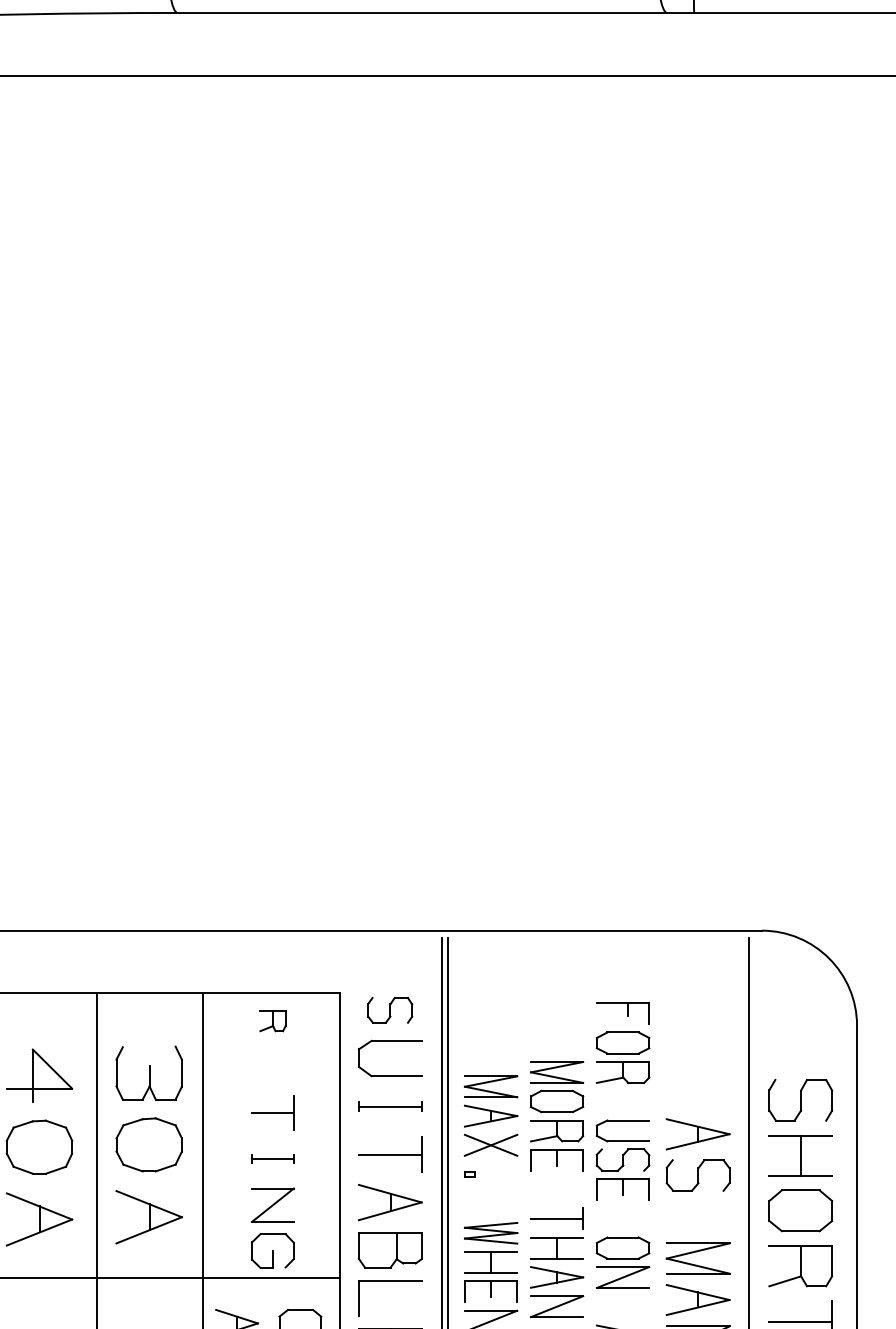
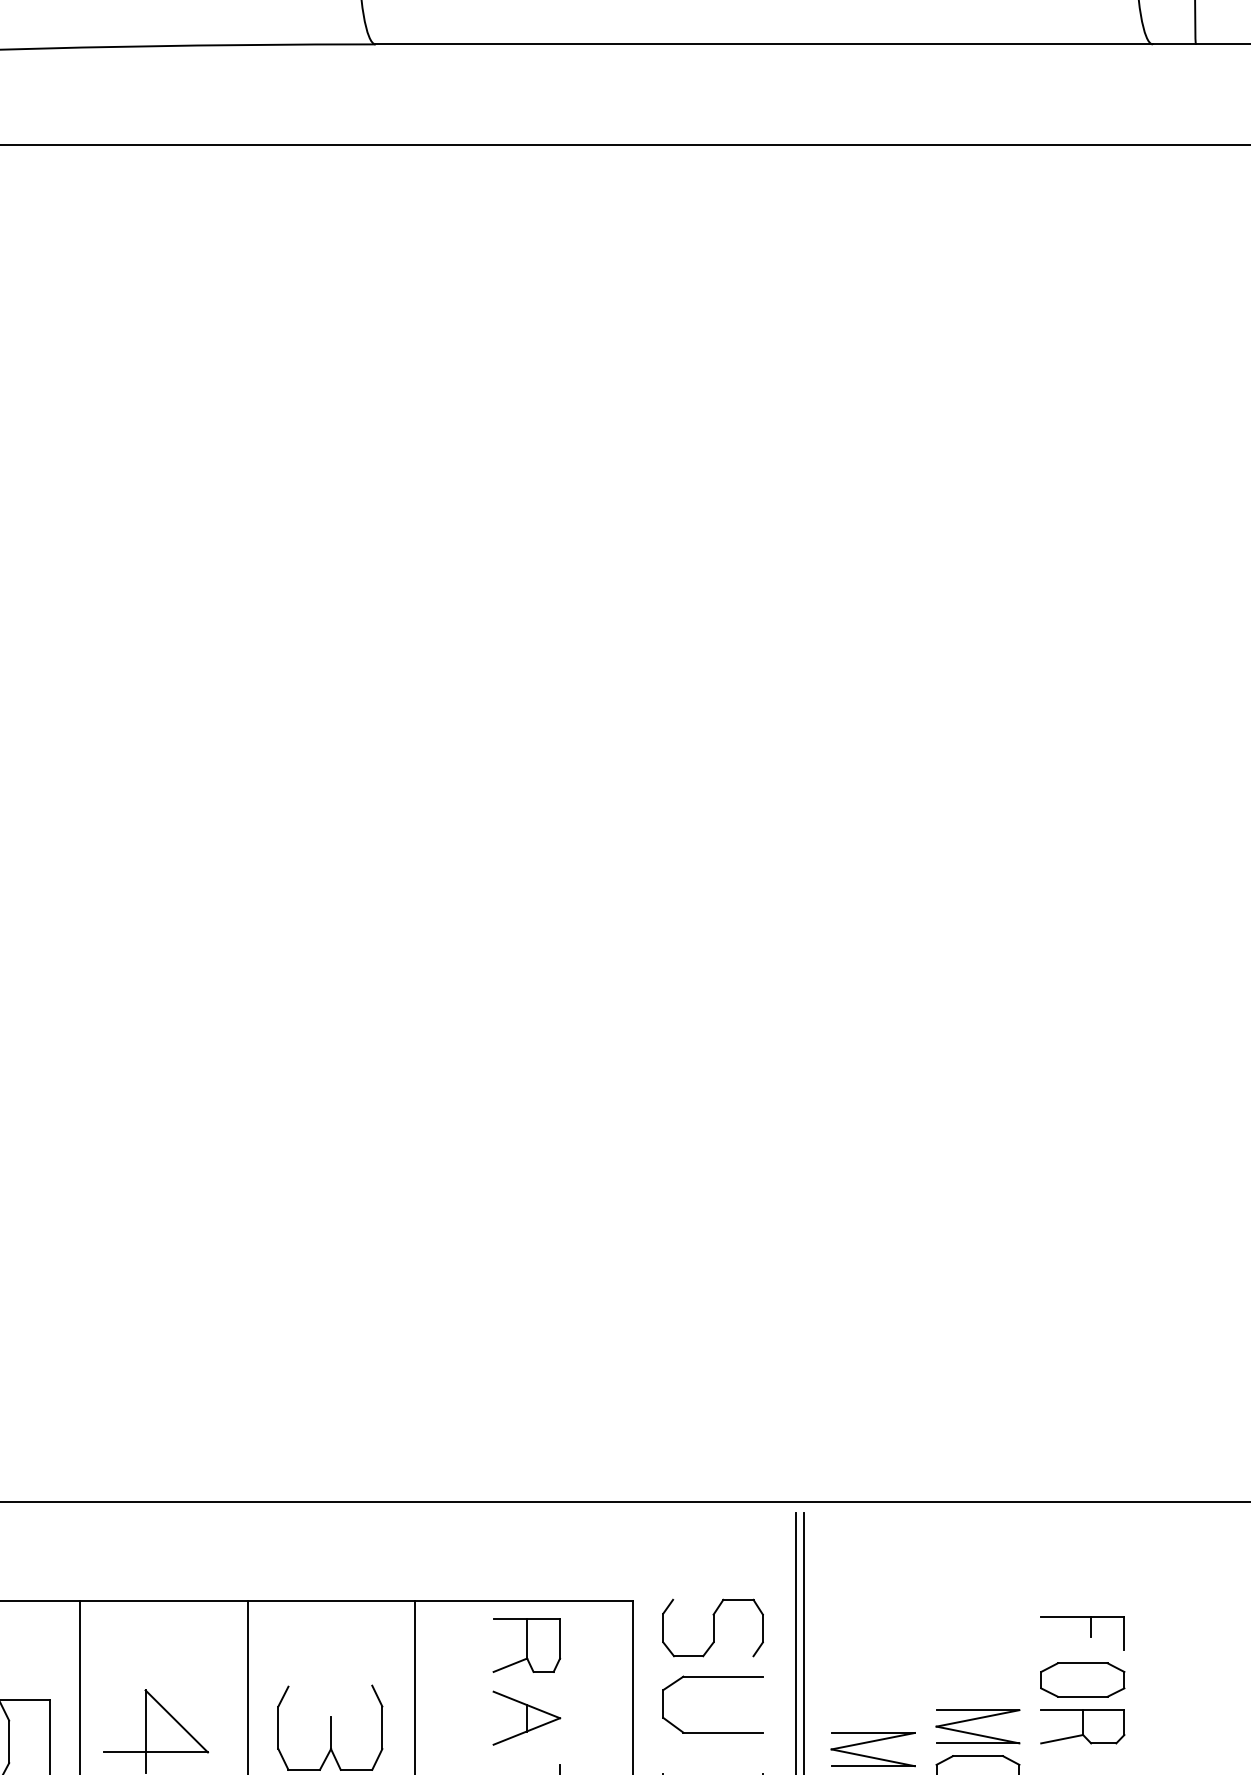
part: (389, 1010) -> (711, 1628), size x1.43
part: (272, 1020) -> (526, 1644), size x1.67
part: (272, 1066) -> (526, 1717), added

